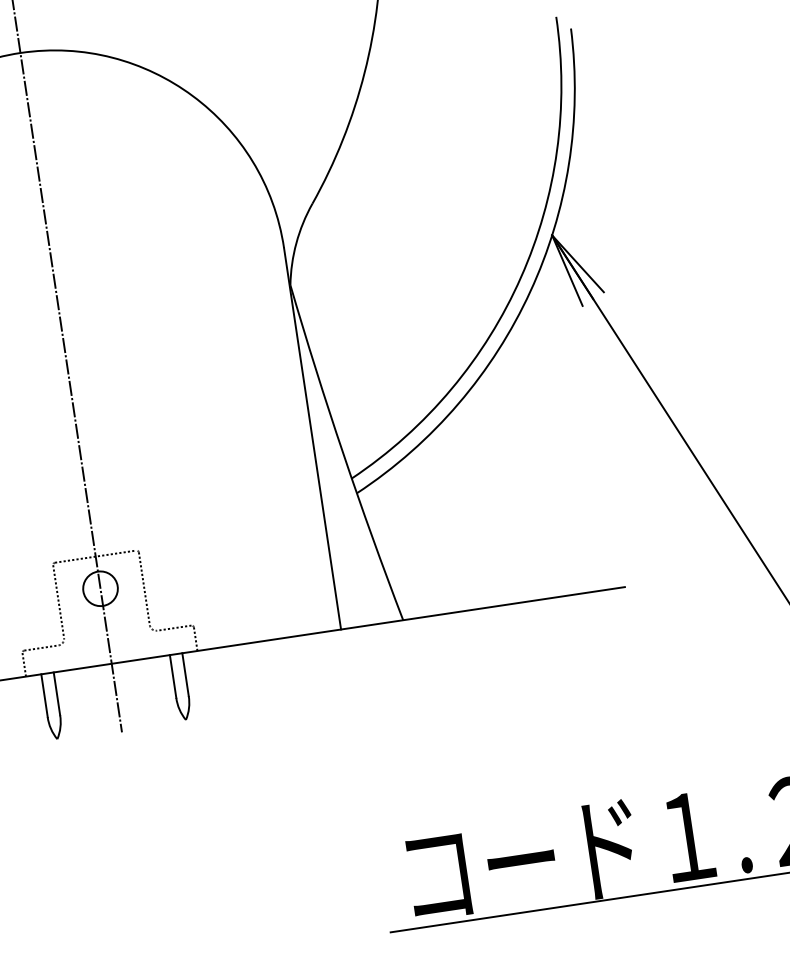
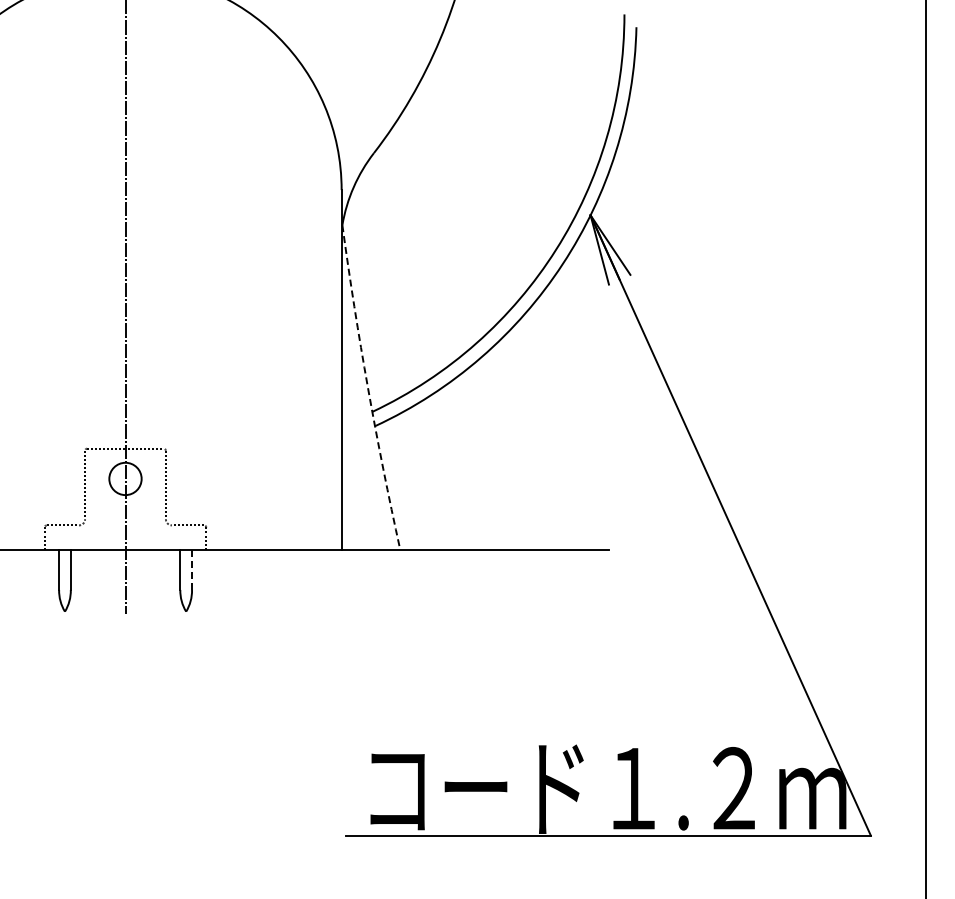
arc: (343, 454) -> (368, 388), solid -> dashed
line: (185, 674) -> (192, 569), solid -> dashed

